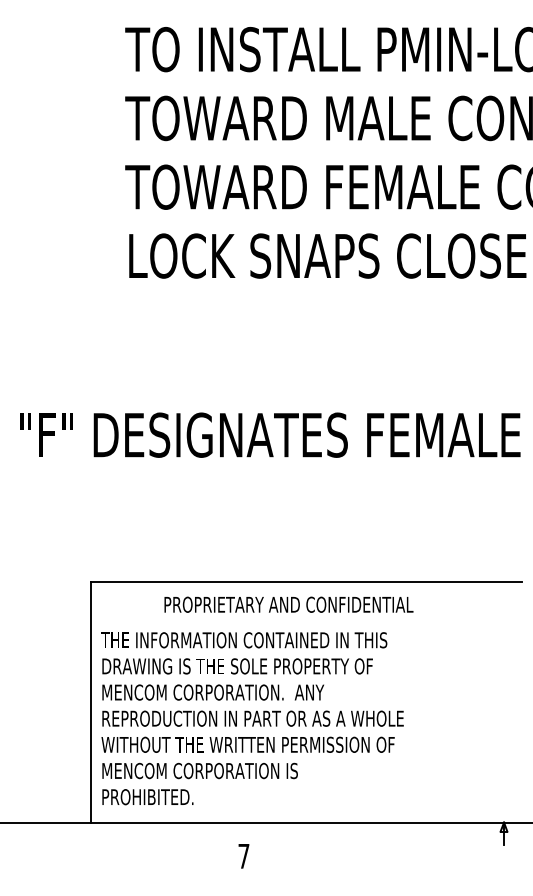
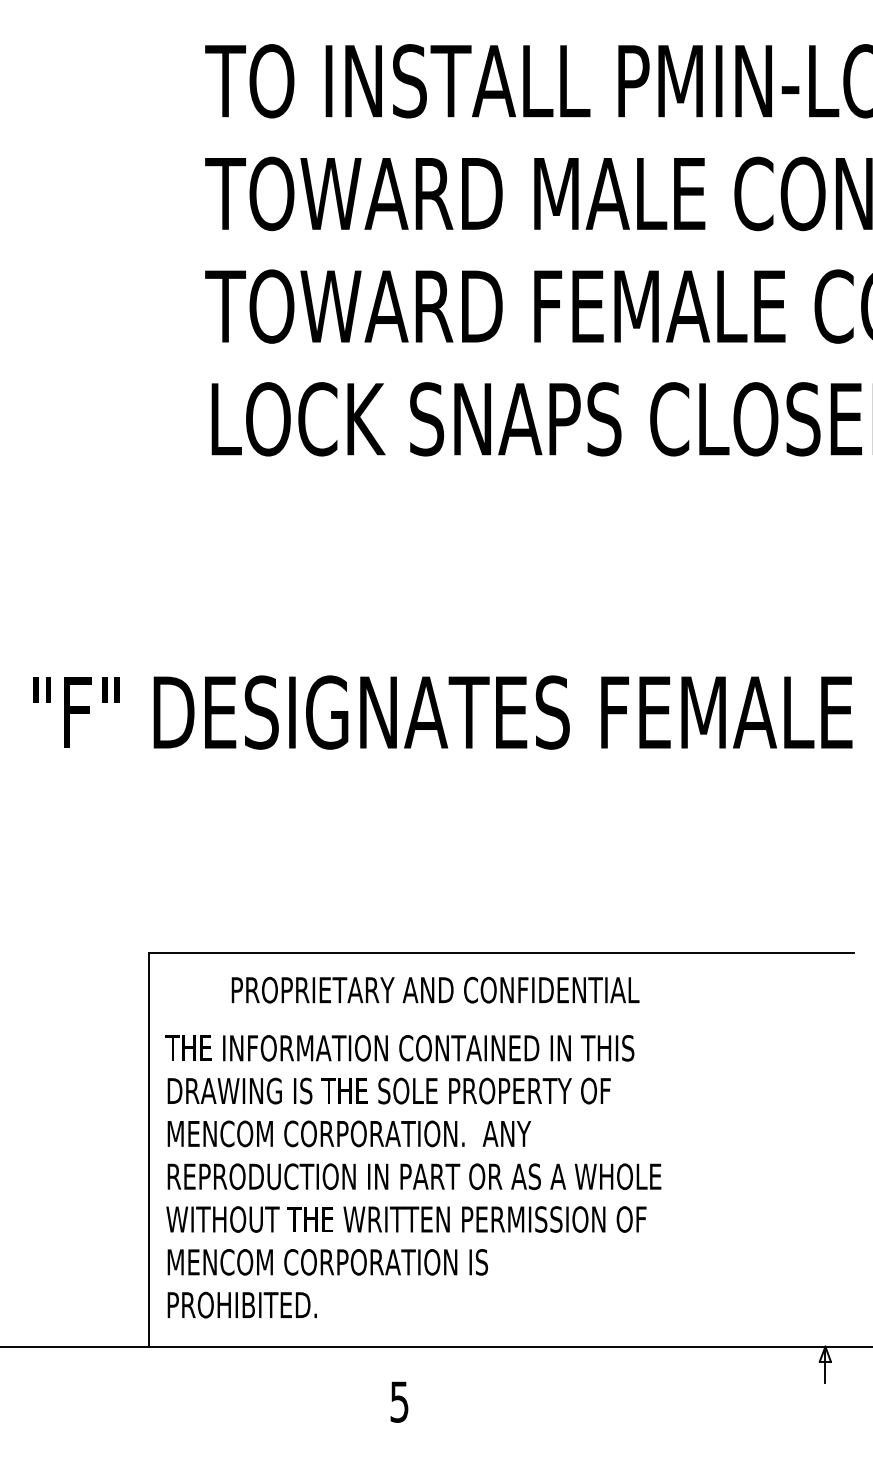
text: (288, 604) -> (434, 989), moved
text: (243, 856) -> (398, 1402), 7 -> 5

